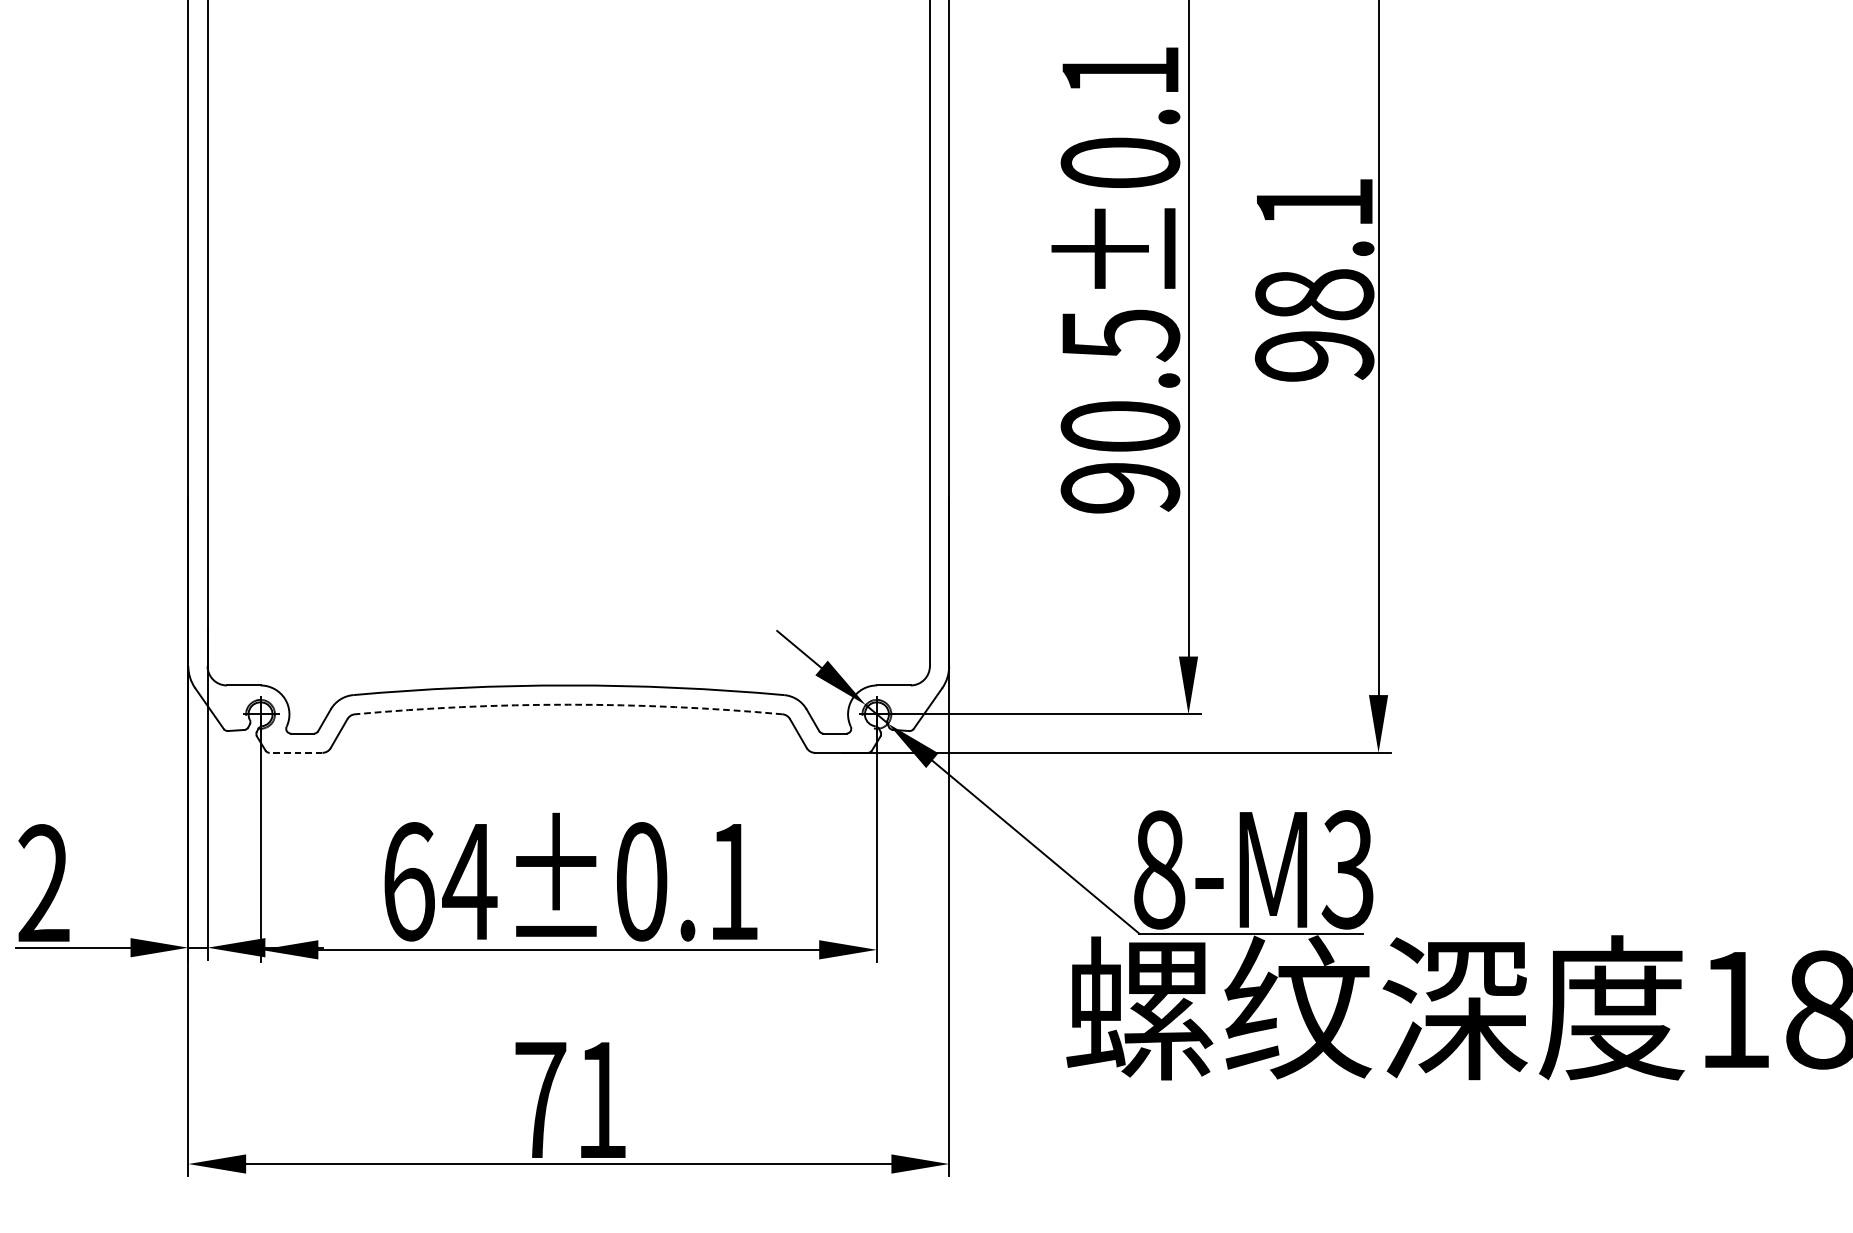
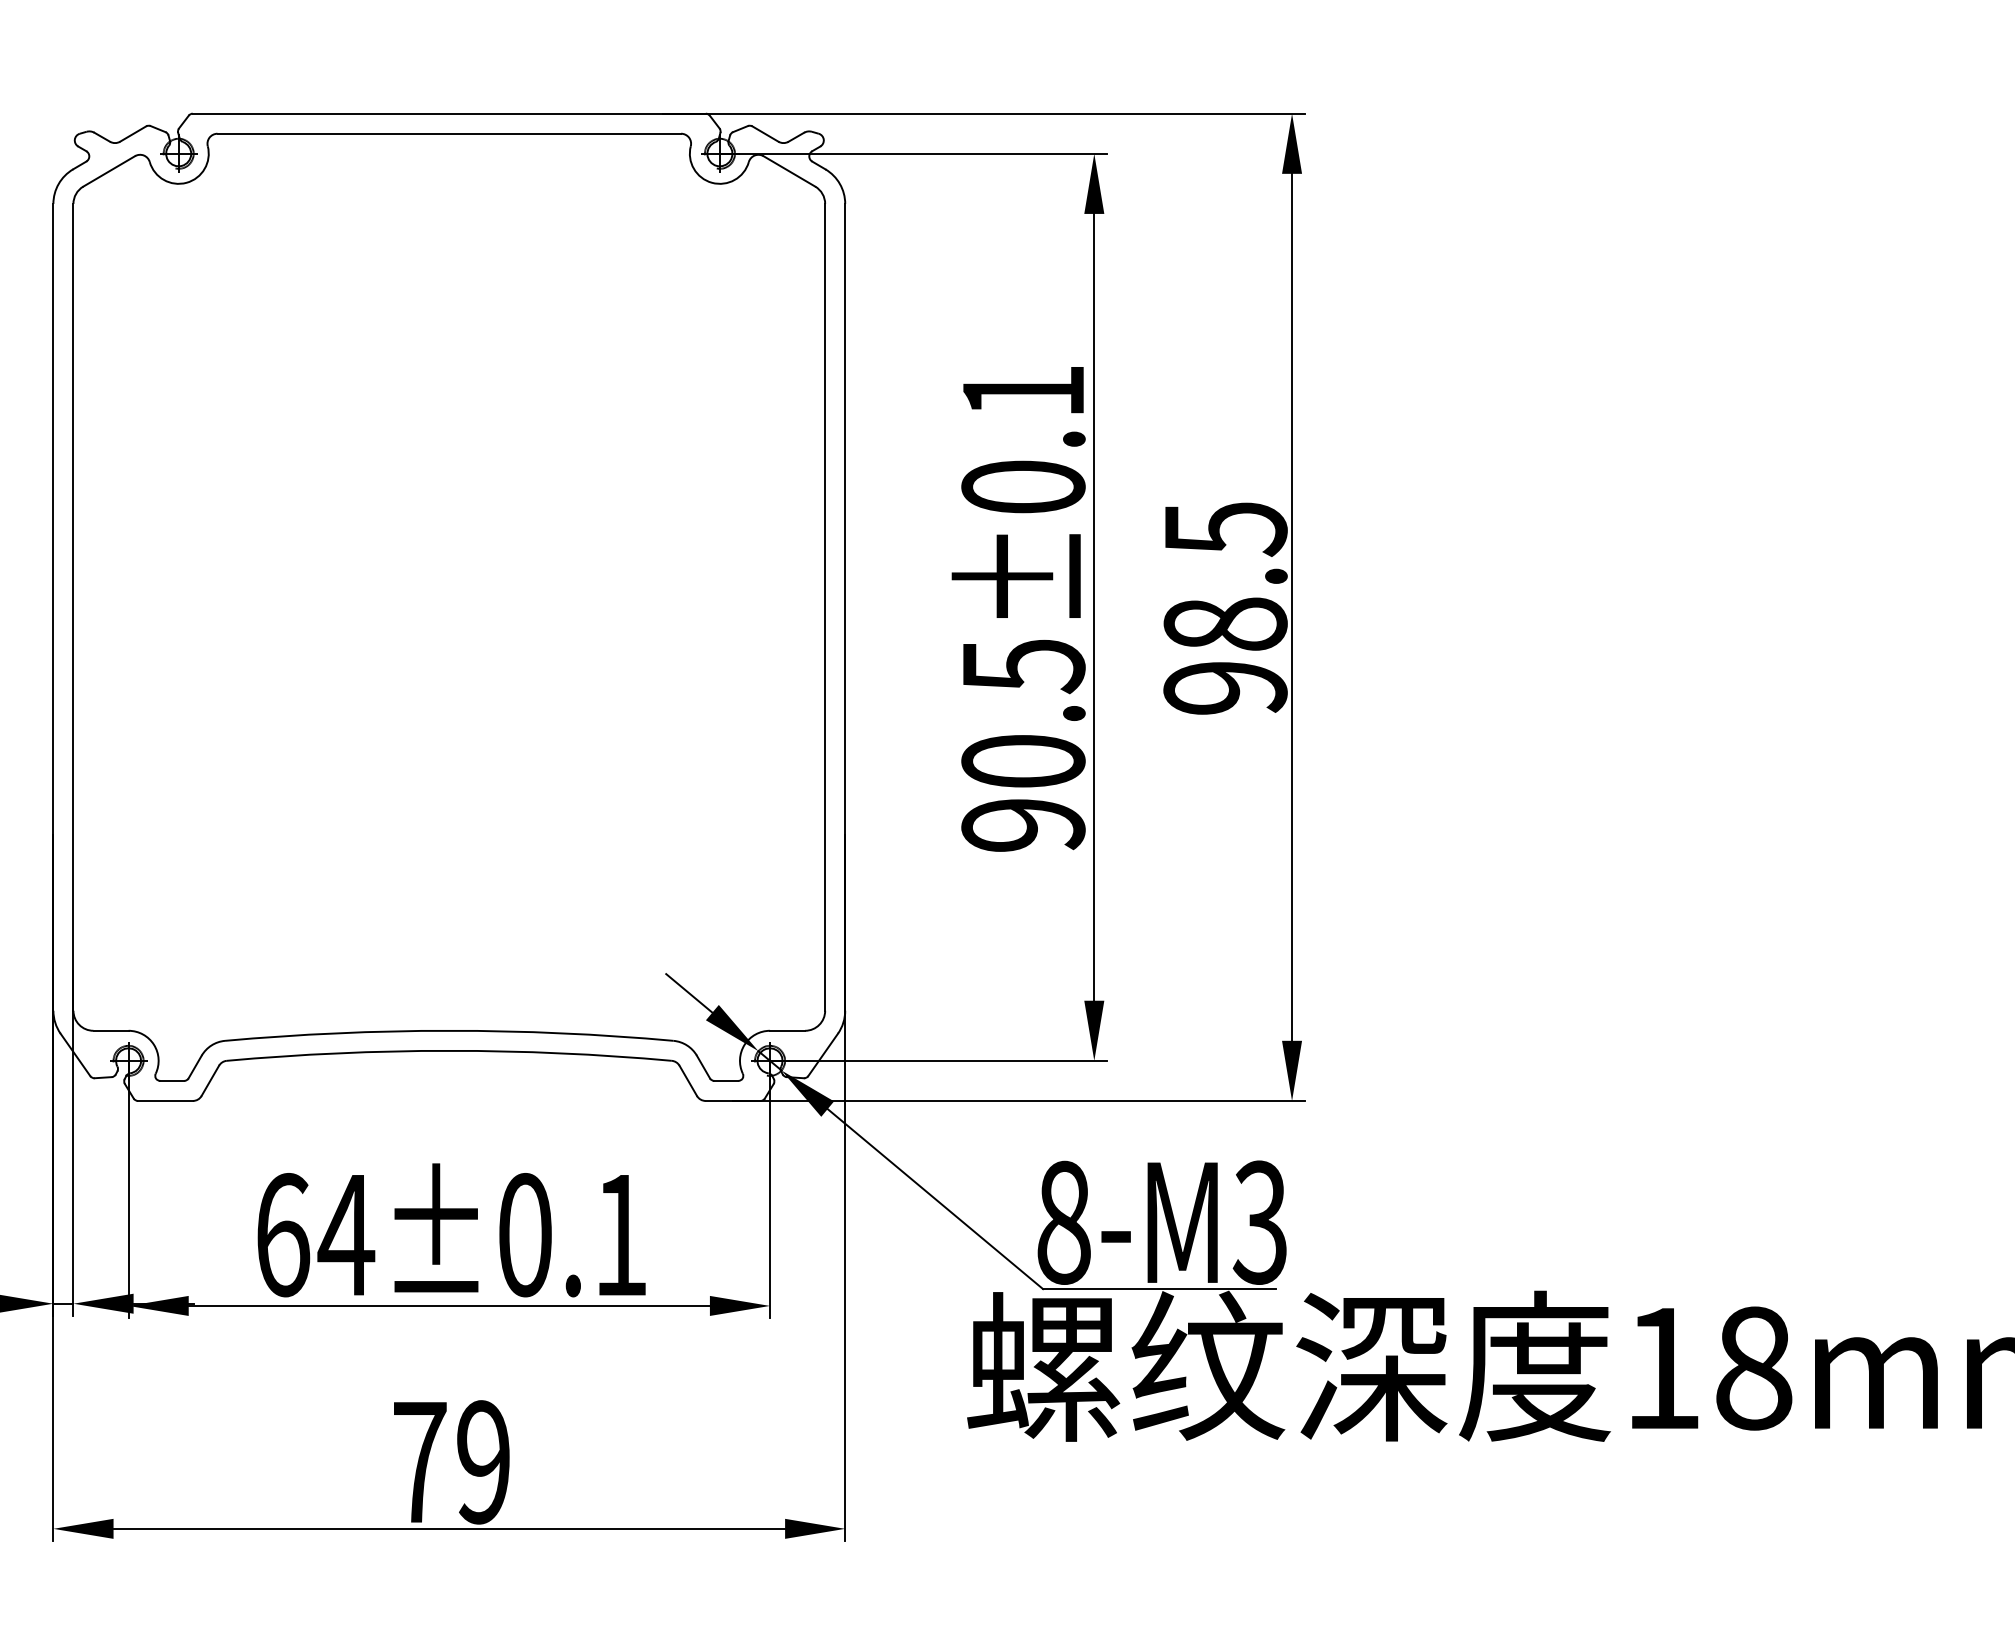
text: (1315, 203) -> (1226, 529), 98.1 -> 98.5
arc: (568, 704) -> (449, 1050), dashed -> solid
line: (295, 752) -> (164, 1100), dashed -> solid
text: (601, 1100) -> (483, 1462), 71 -> 79

